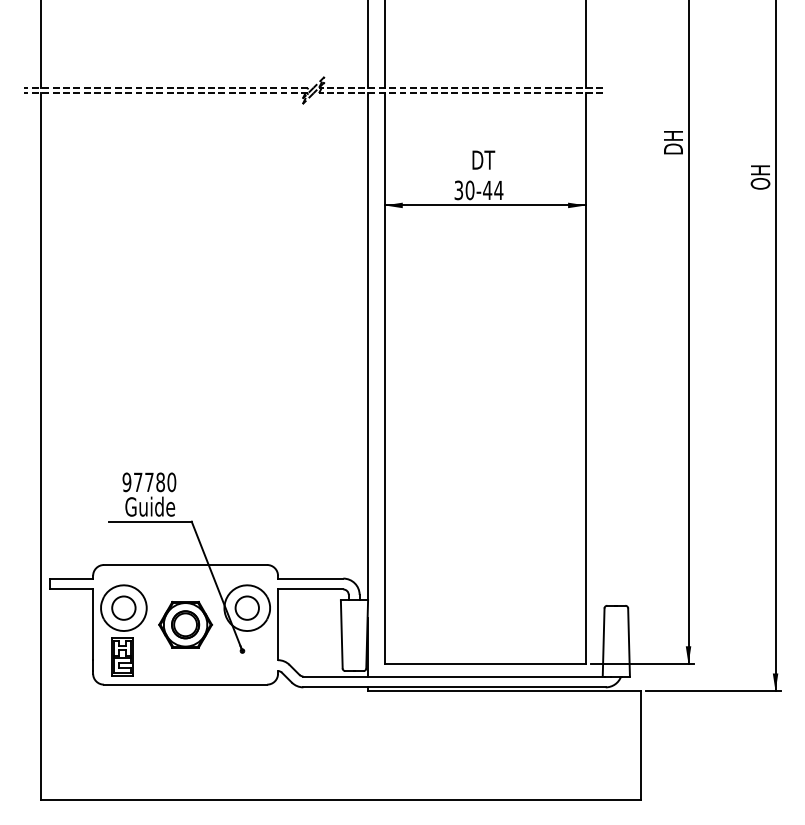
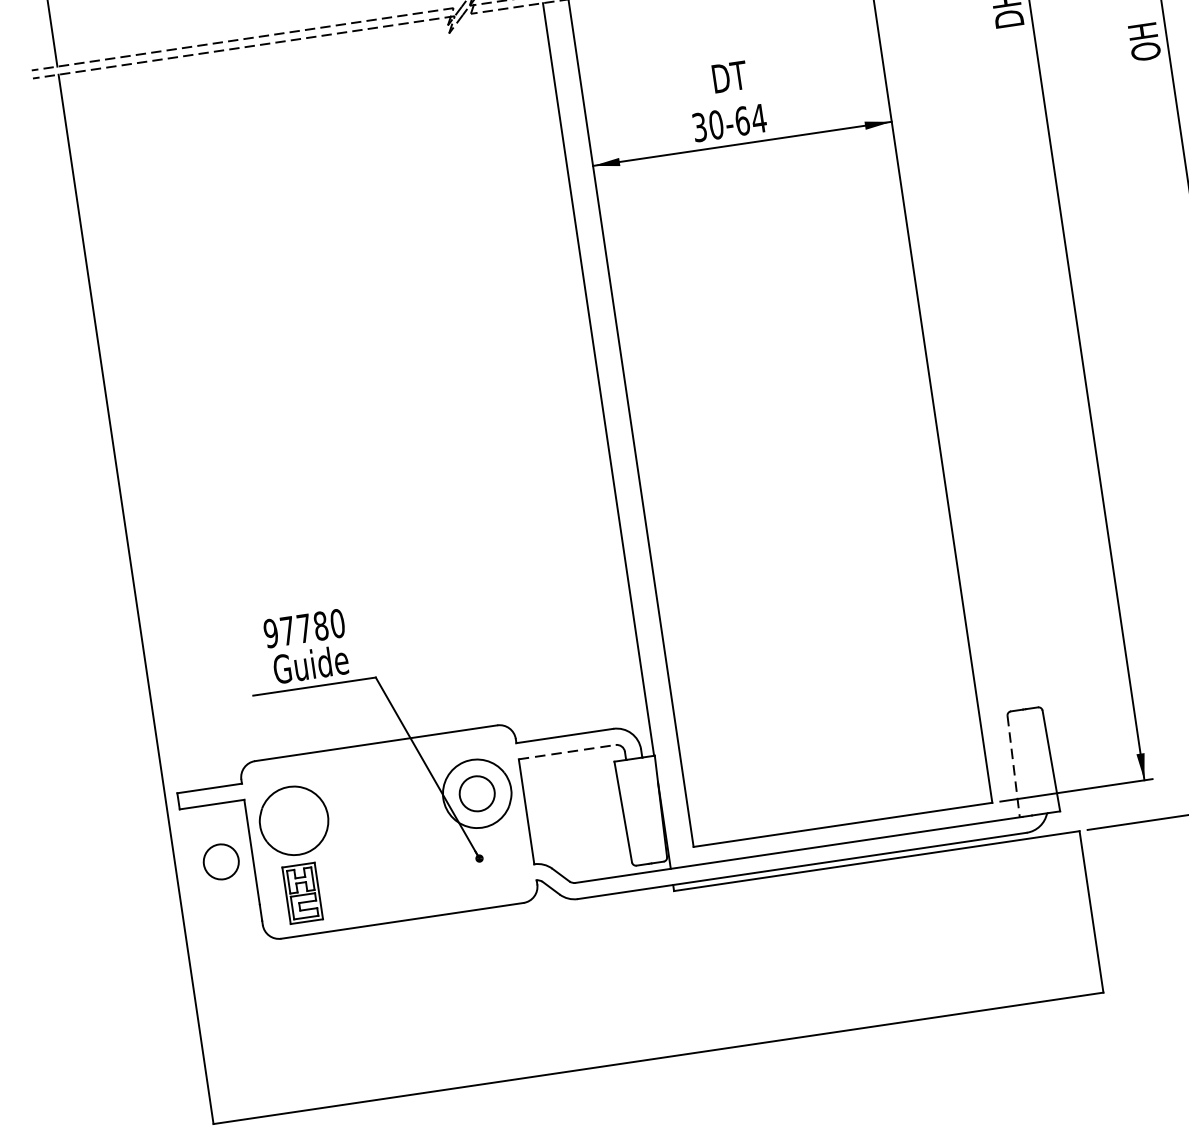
text: (487, 190) -> (742, 121), 30-44 -> 30-64
line: (310, 589) -> (566, 752), solid -> dashed
circle: (123, 607) -> (220, 861), moved
part: (185, 624) -> (389, 831), removed
line: (603, 642) -> (1013, 766), solid -> dashed

